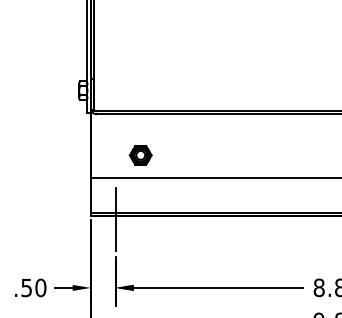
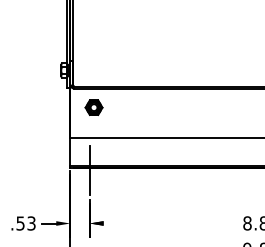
part: (140, 155) -> (93, 107), moved
text: (40, 287) -> (31, 223), .50 -> .53
line: (218, 287) -> (169, 223), removed

